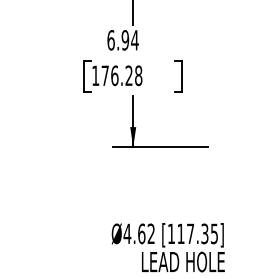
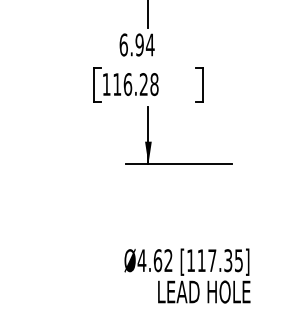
text: (105, 75) -> (117, 84), 176.28 -> 116.28

